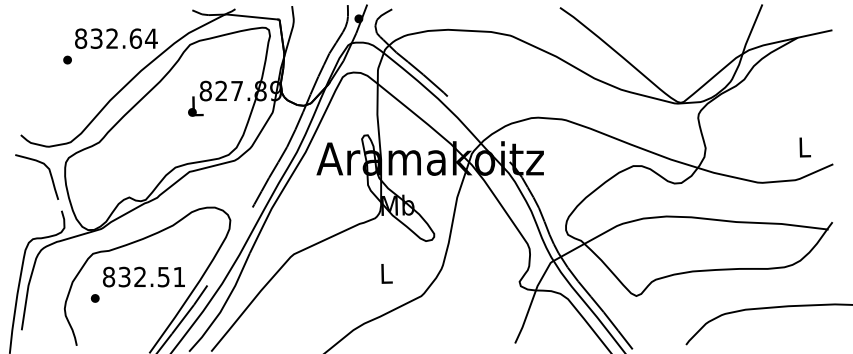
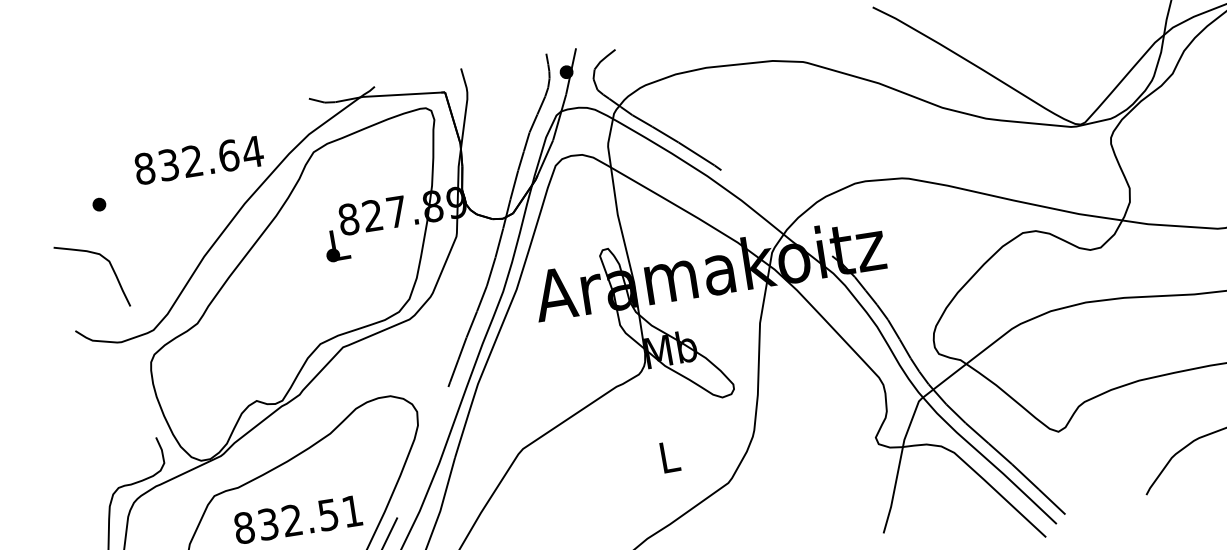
part: (67, 59) -> (99, 203), moved
curve: (49, 173) -> (110, 268), moved

